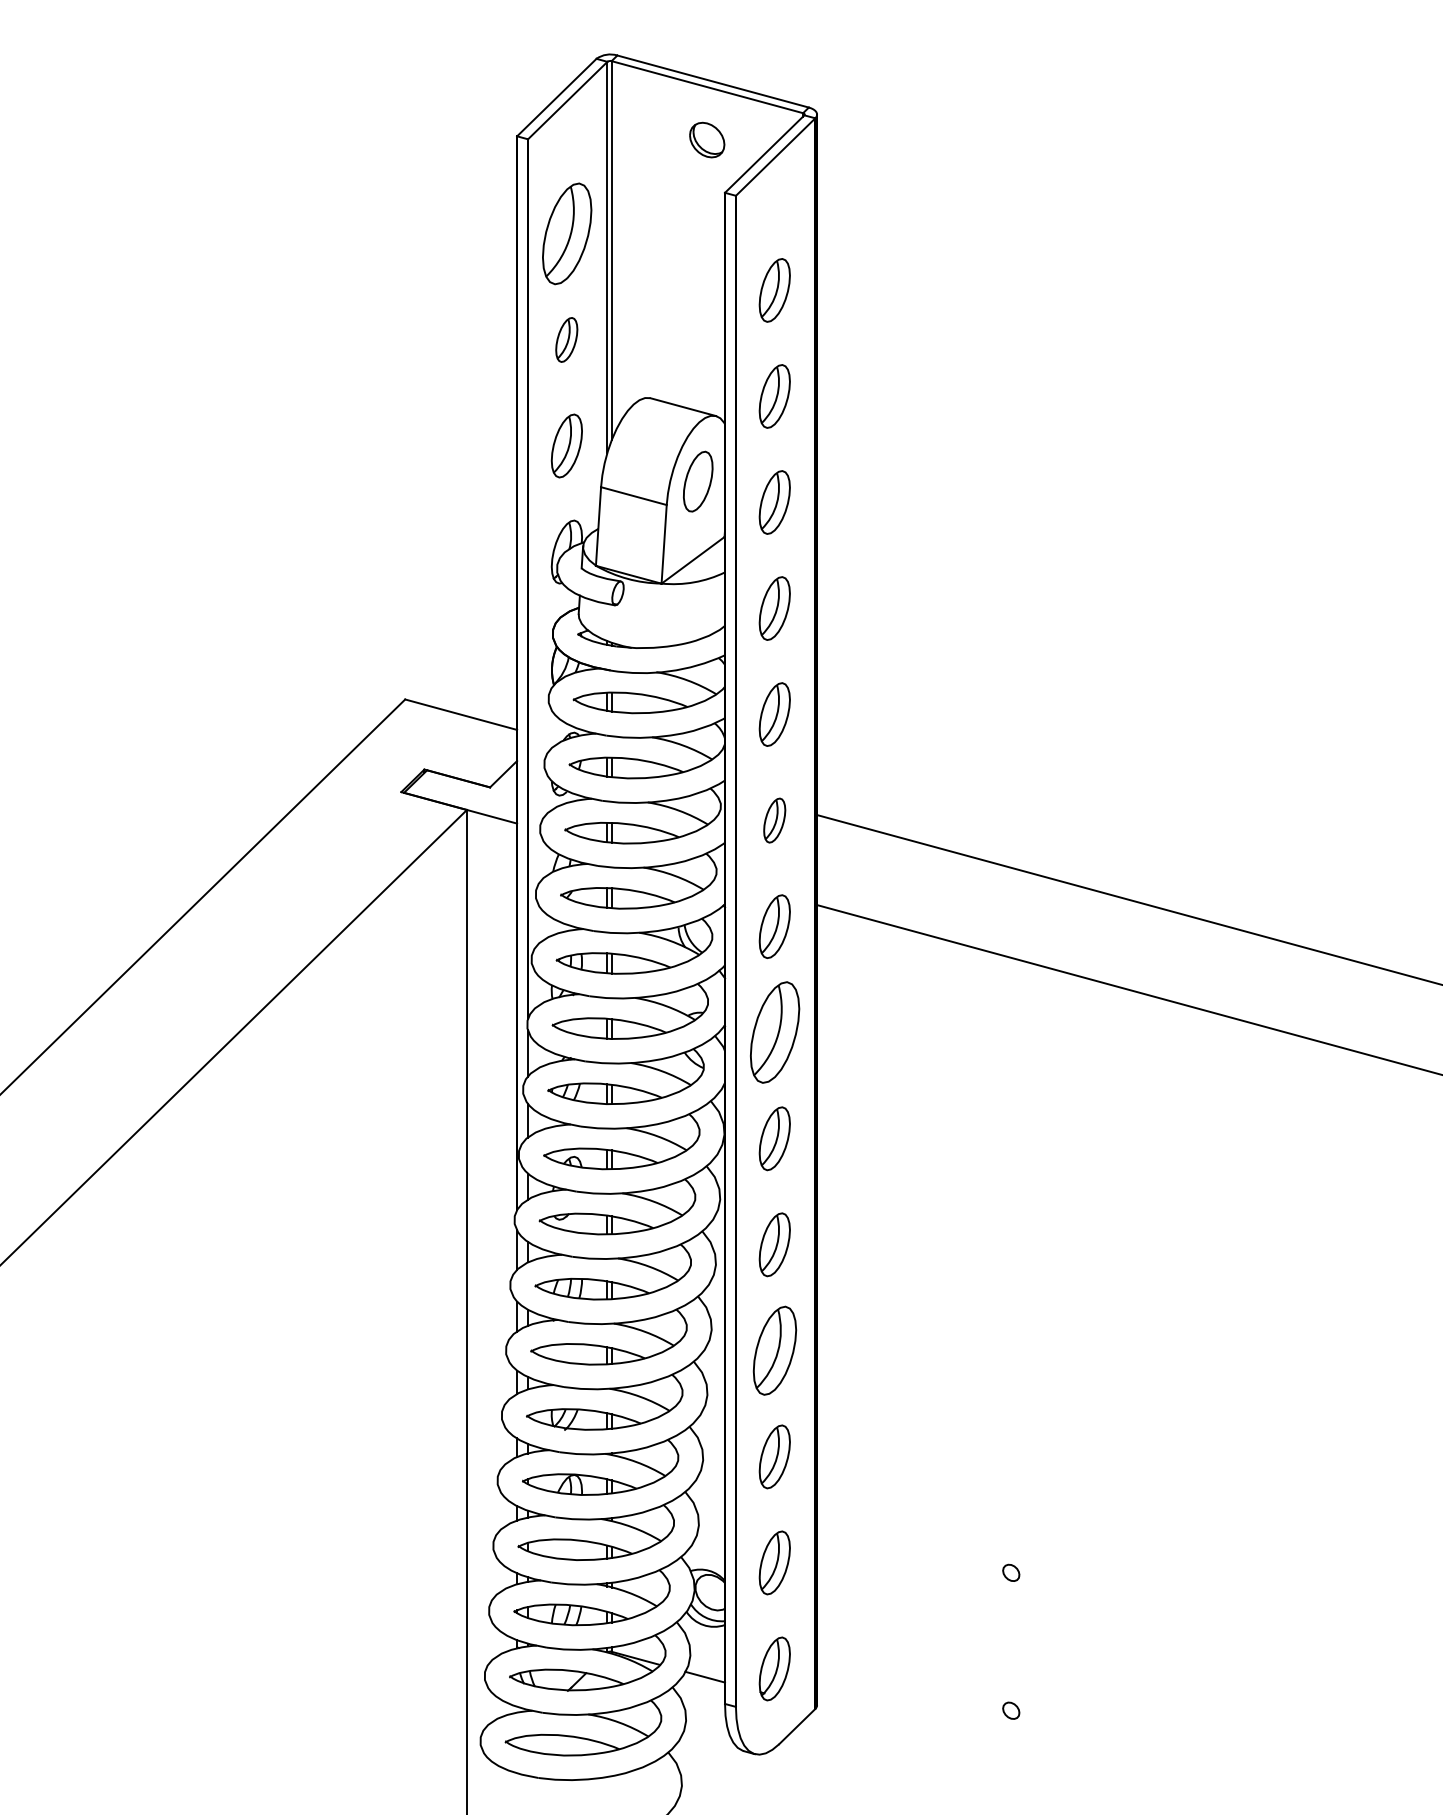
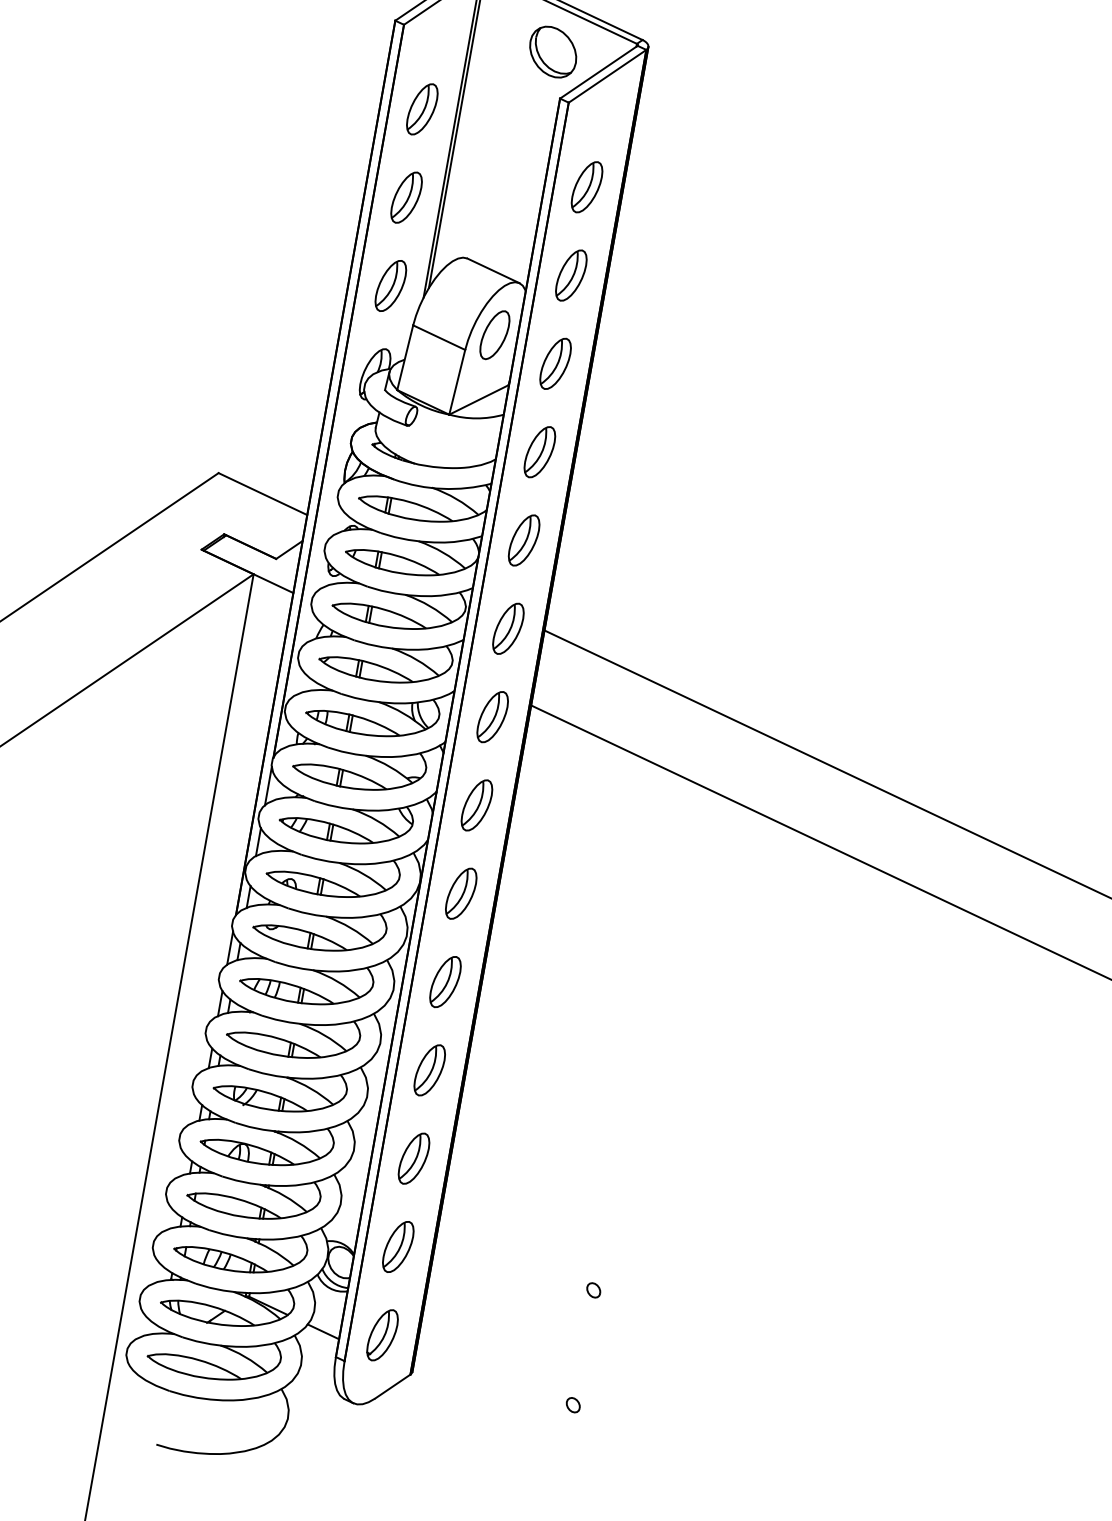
part: (706, 139) -> (552, 51), size x1.67
part: (566, 233) -> (422, 108), size x0.62
part: (566, 339) -> (406, 197), size x1.43
part: (774, 820) -> (508, 628), size x1.43
part: (774, 1032) -> (476, 805), size x0.62
part: (774, 1350) -> (429, 1070), size x0.71

